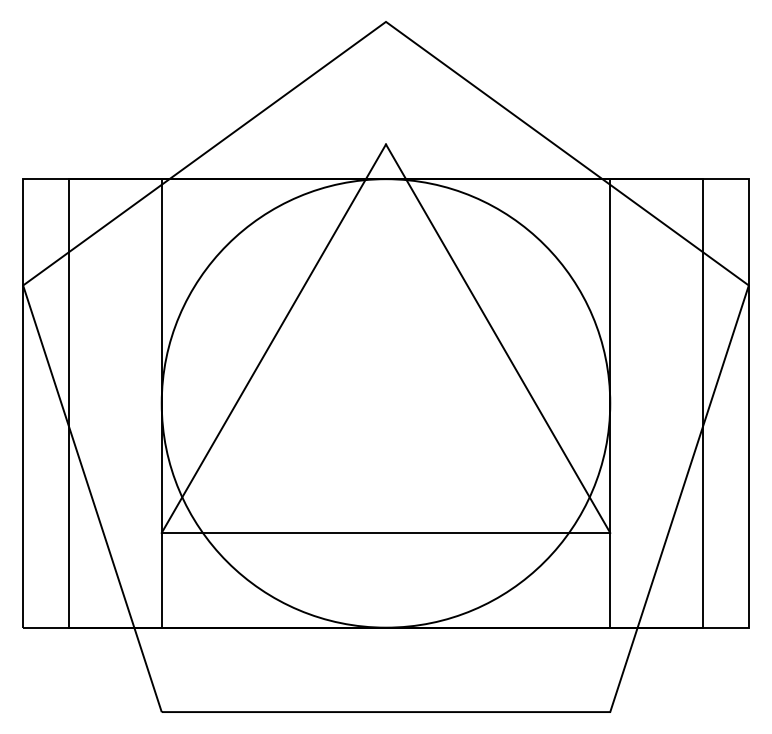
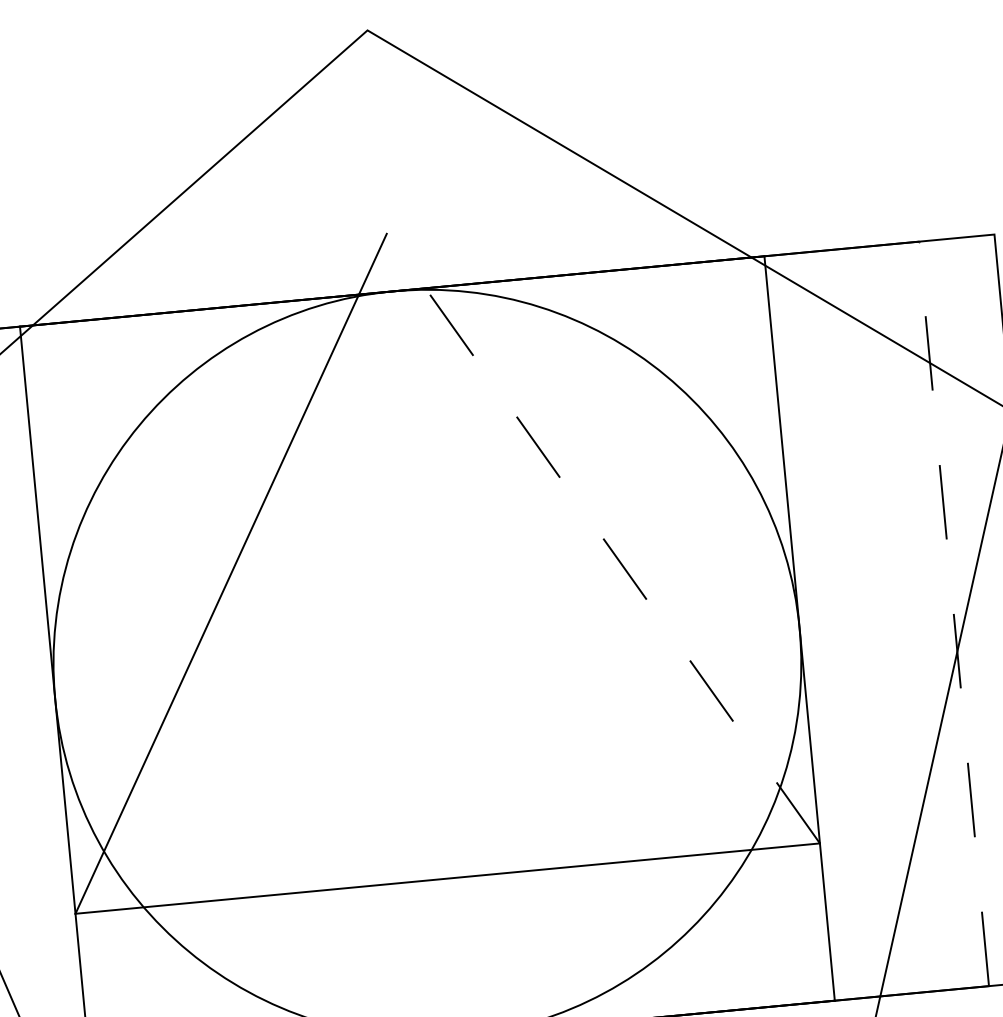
line: (497, 338) -> (602, 538), solid -> dashed
line: (703, 402) -> (954, 612), solid -> dashed

